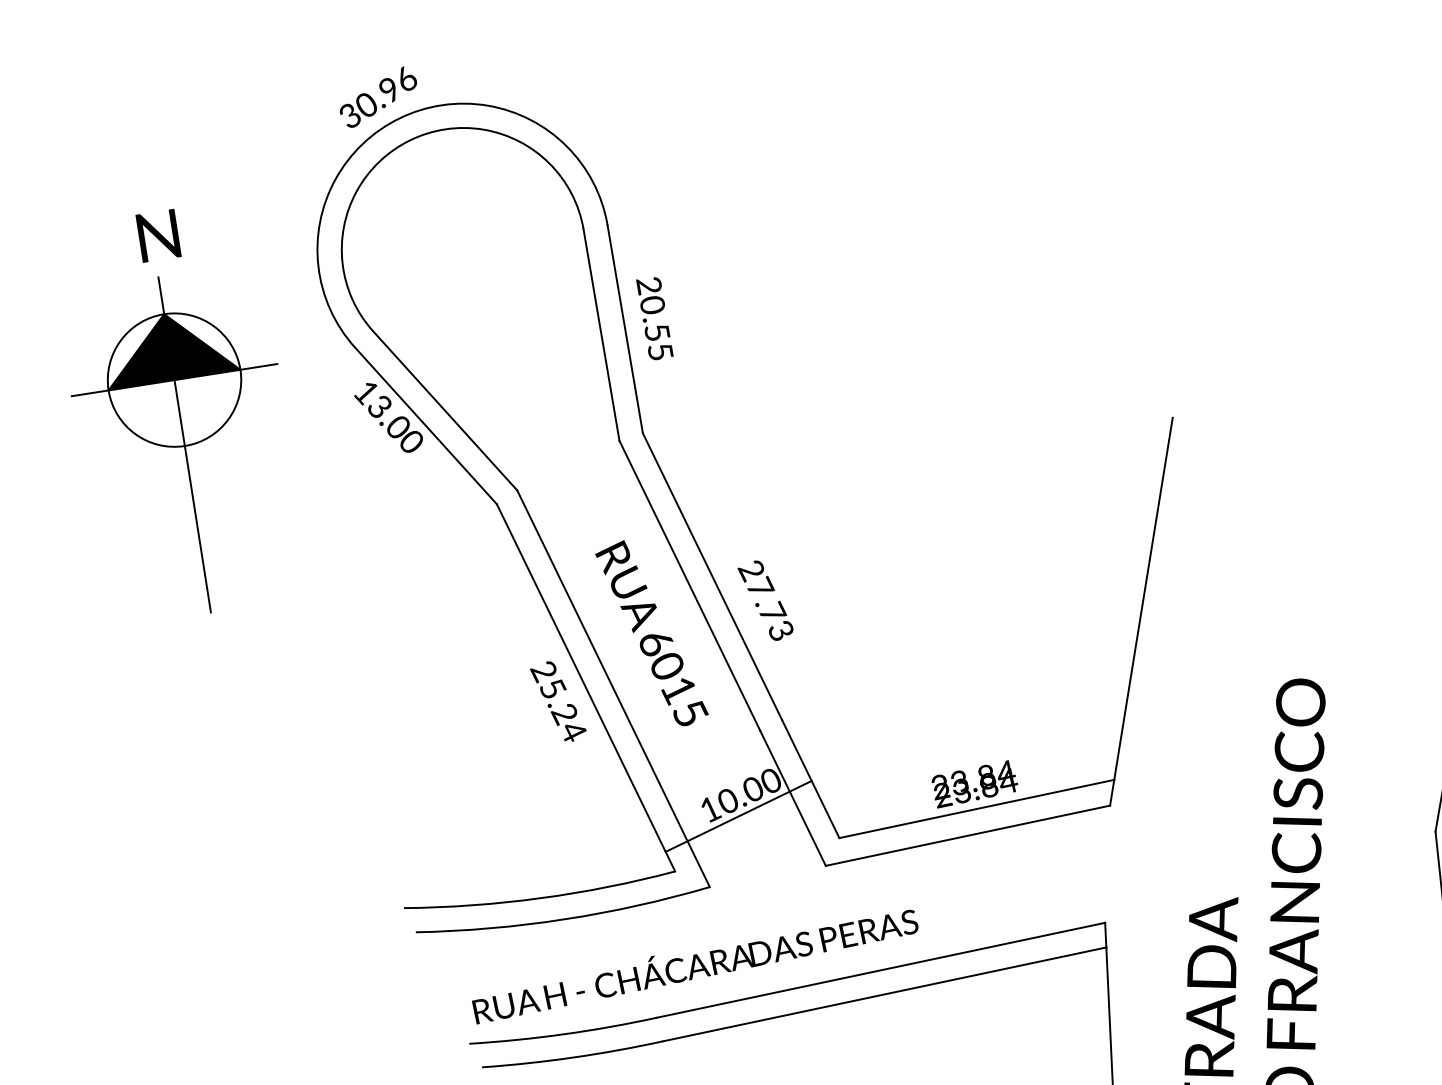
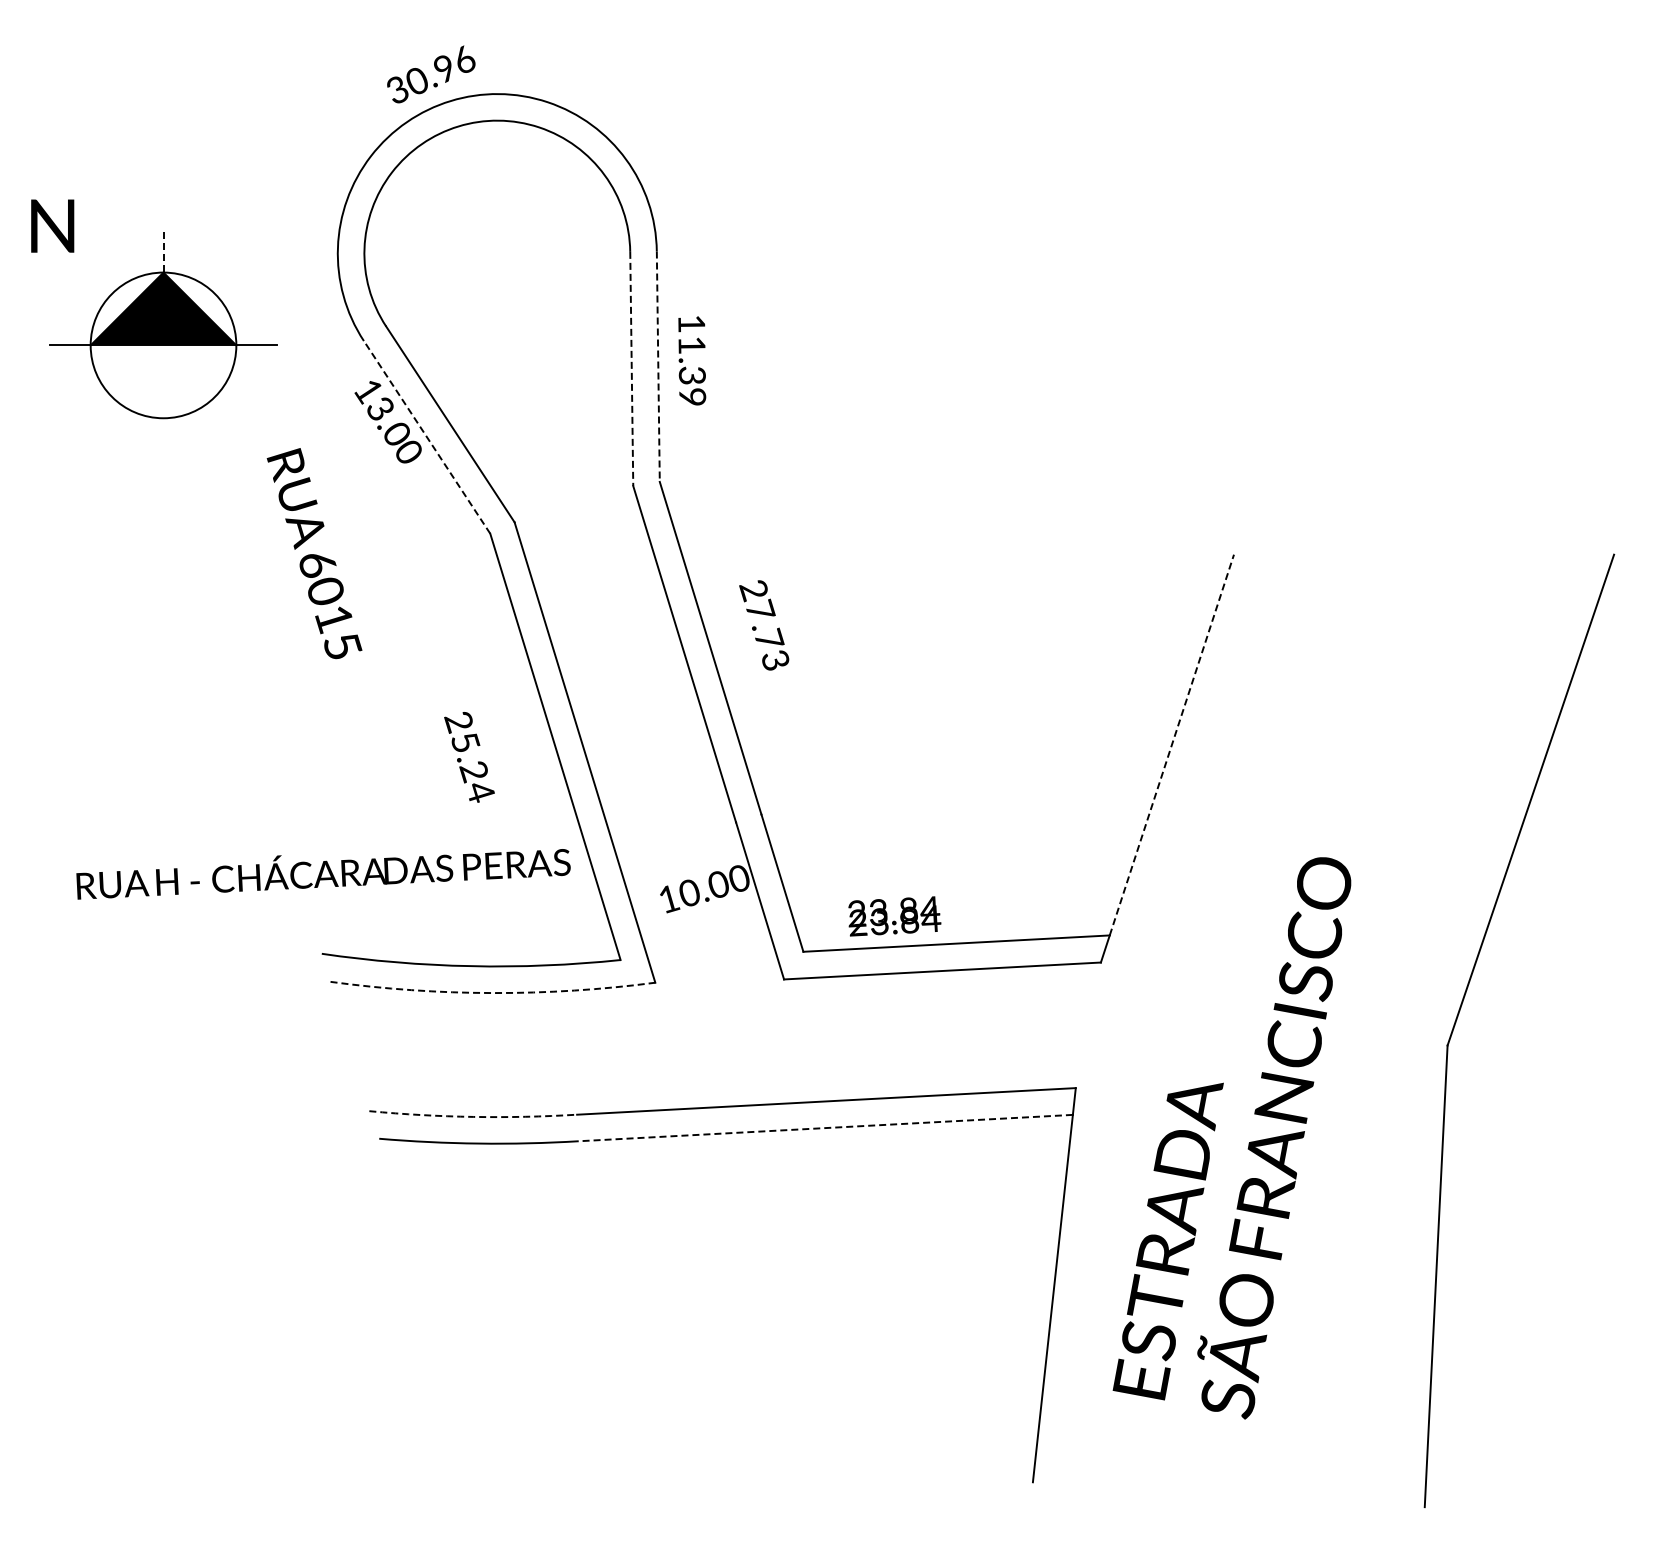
text: (158, 235) -> (52, 225), moved
line: (161, 296) -> (163, 252), solid -> dashed
text: (655, 318) -> (692, 360), 20.55 -> 11.39
line: (625, 329) -> (658, 367), solid -> dashed
line: (601, 335) -> (631, 369), solid -> dashed
line: (425, 425) -> (426, 436), solid -> dashed
line: (192, 496) -> (163, 473), removed
line: (1143, 598) -> (1172, 744), solid -> dashed
text: (766, 600) -> (764, 625), moved
text: (651, 633) -> (314, 553), moved
text: (558, 701) -> (469, 757), moved
text: (974, 784) -> (894, 916), moved
line: (738, 816) -> (698, 911), removed
arc: (564, 919) -> (492, 993), solid -> dashed
text: (695, 966) -> (323, 874), moved
line: (884, 994) -> (825, 1128), solid -> dashed
arc: (564, 1033) -> (473, 1116), solid -> dashed

